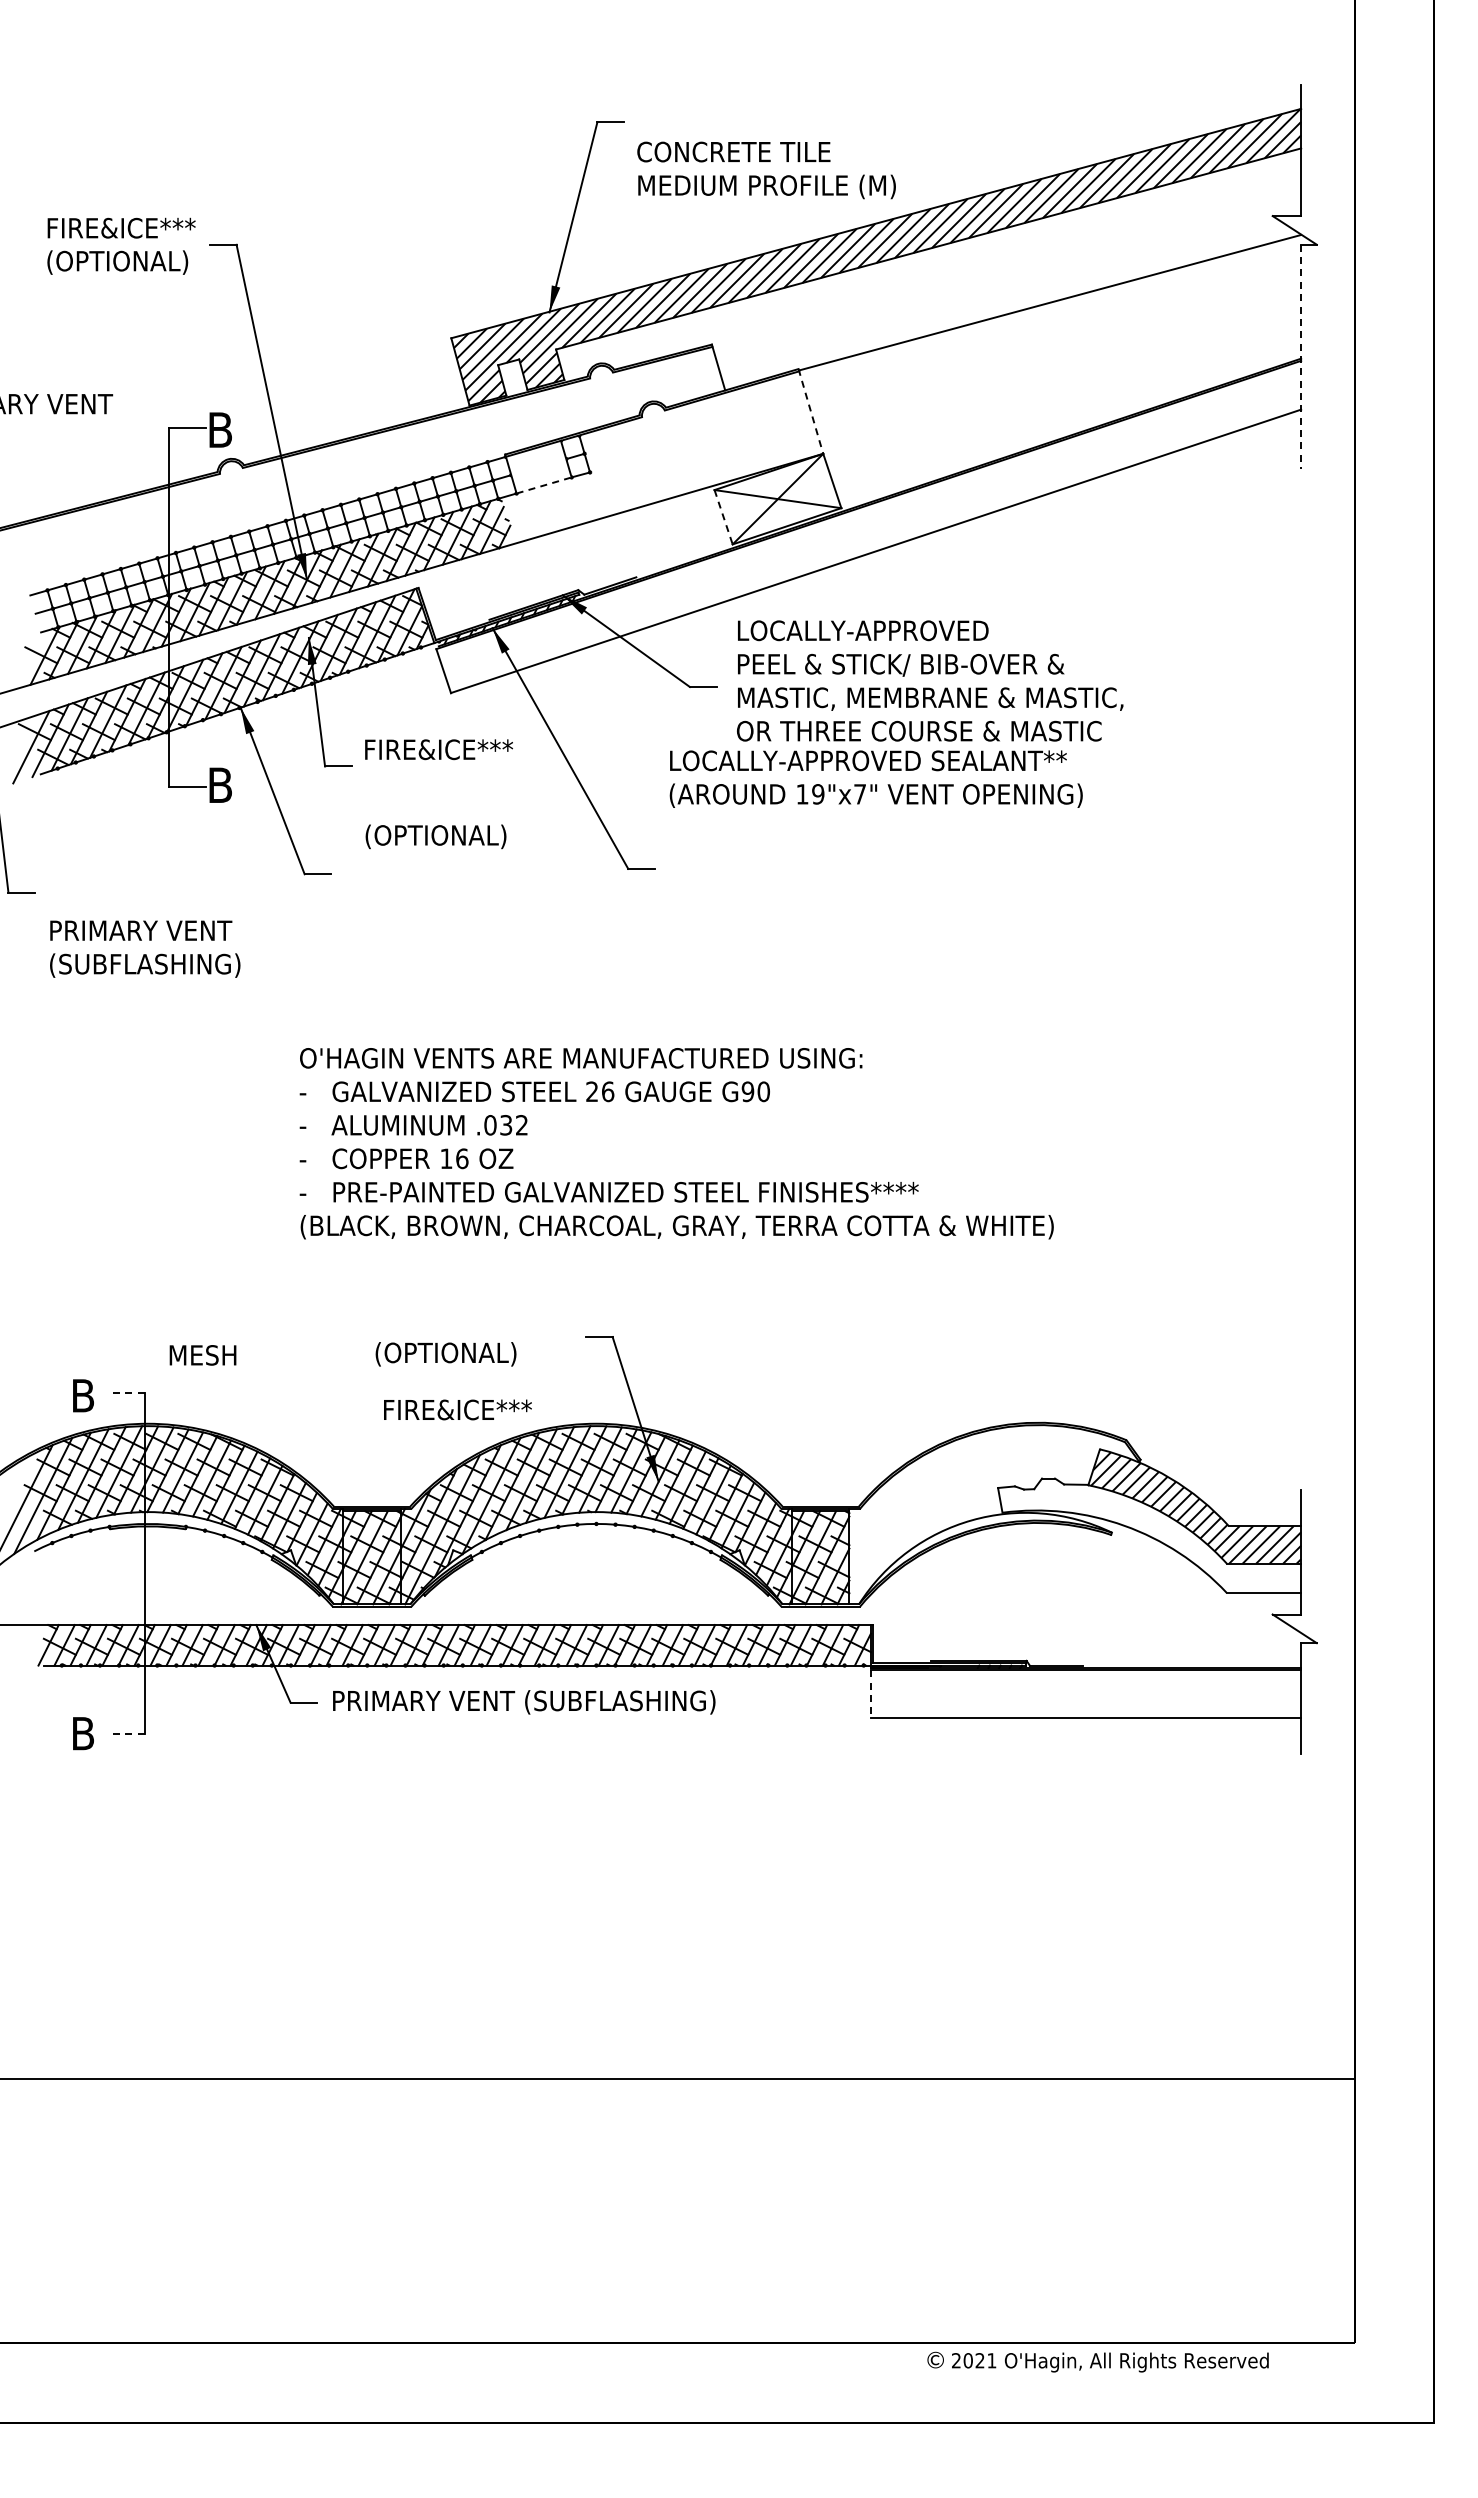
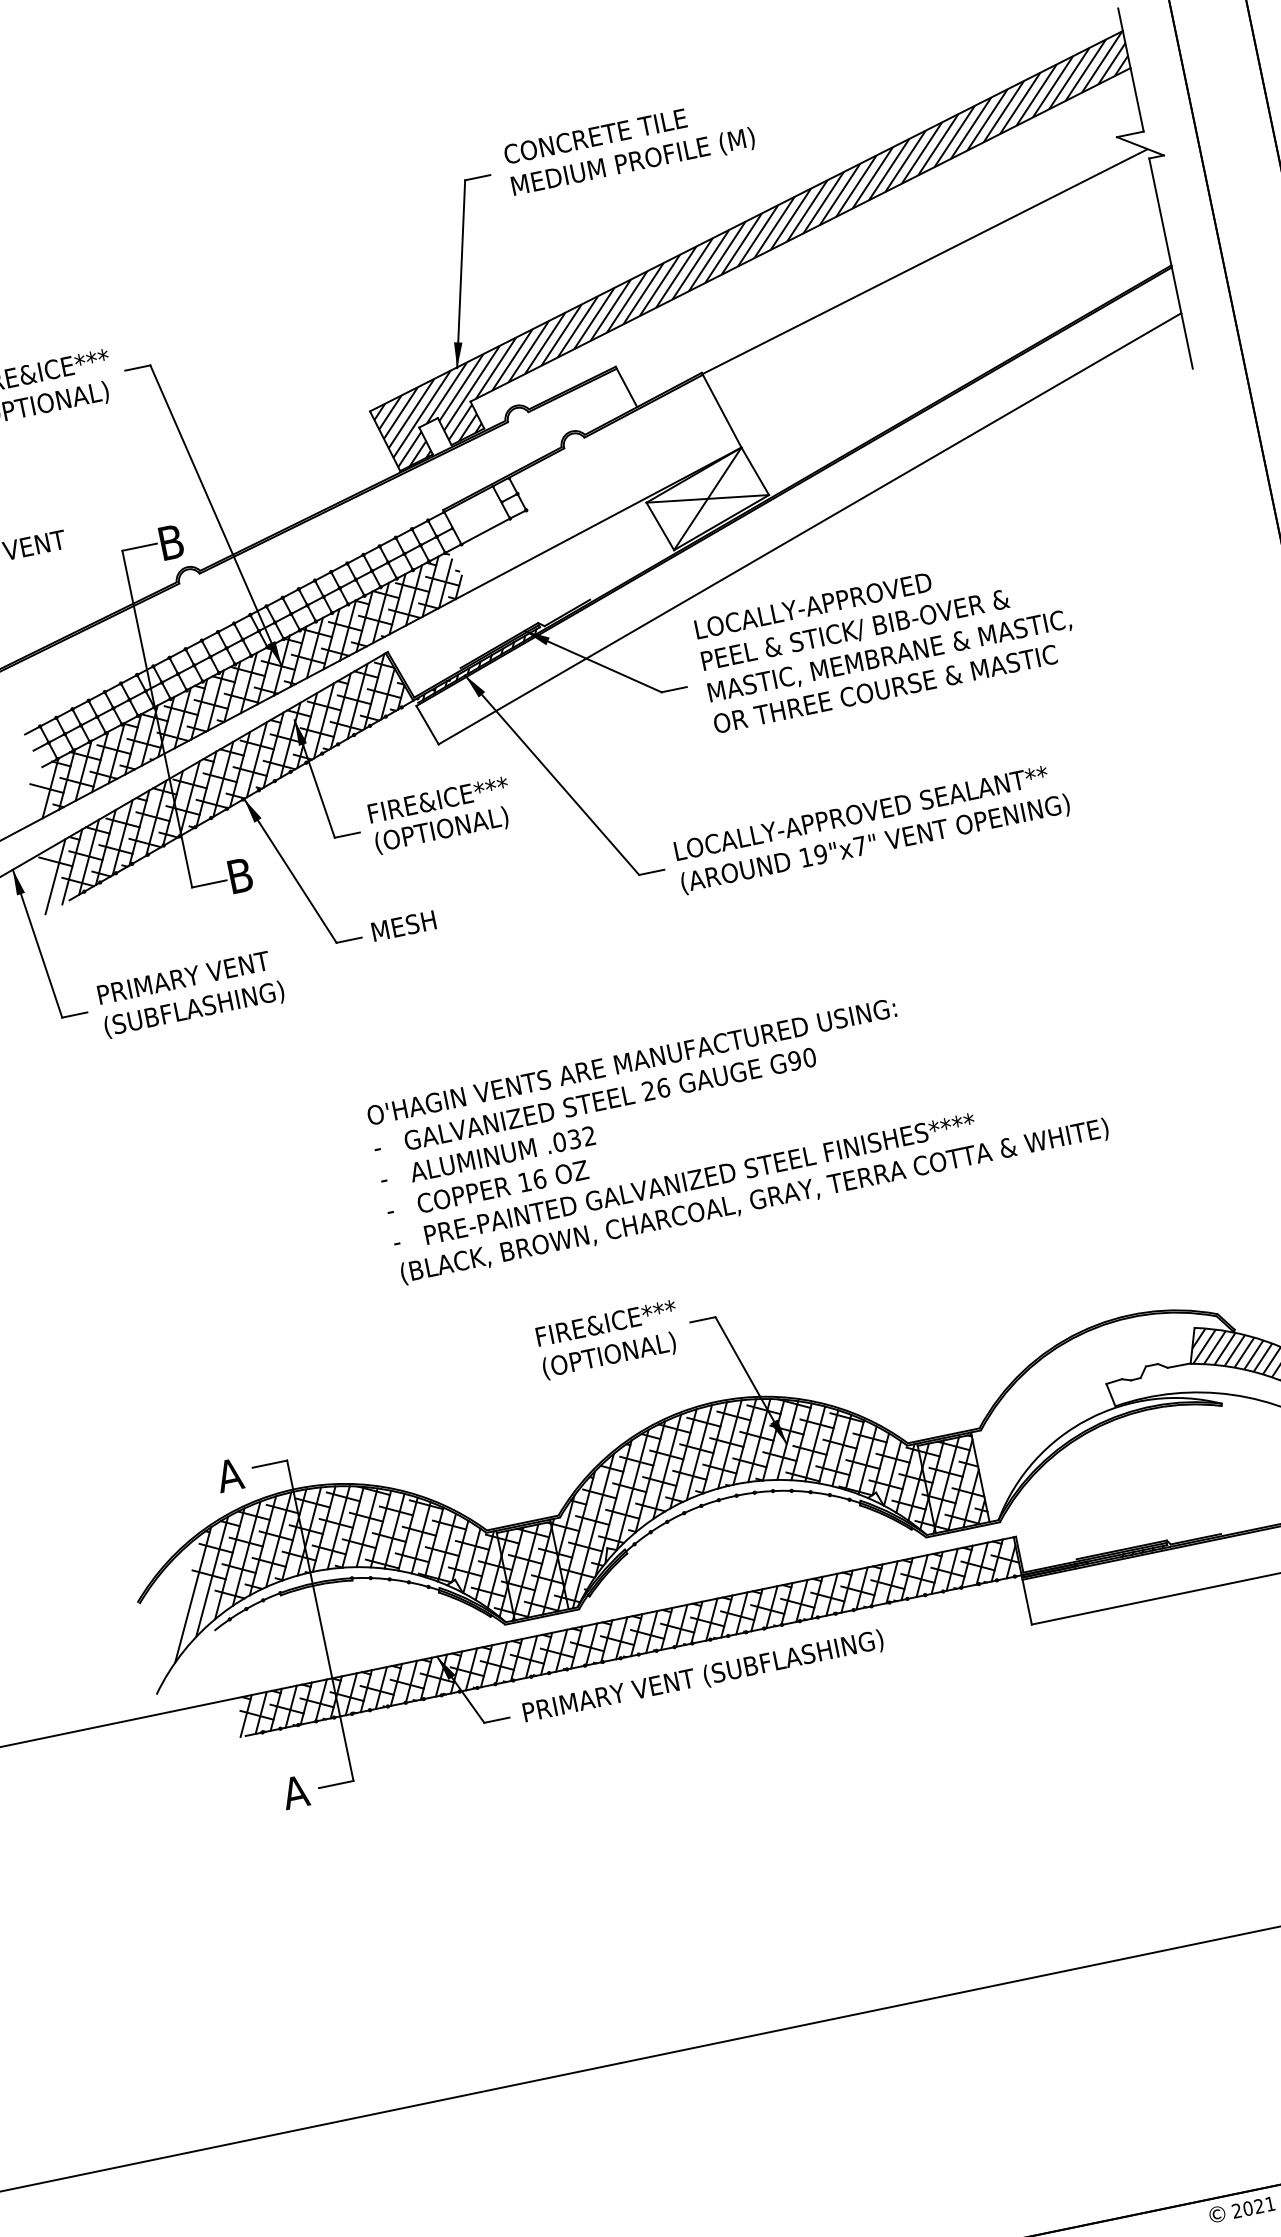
text: (766, 170) -> (629, 147), moved
line: (1301, 356) -> (1171, 263), dashed -> solid
line: (811, 411) -> (722, 410), dashed -> solid
line: (544, 485) -> (486, 531), dashed -> solid
line: (723, 517) -> (660, 526), dashed -> solid
text: (875, 778) -> (871, 828), moved
text: (435, 836) -> (441, 830), moved
text: (145, 948) -> (191, 993), moved
text: (445, 1354) -> (608, 1356), moved
text: (202, 1355) -> (403, 926), moved
line: (125, 1392) -> (269, 1463), dashed -> solid
text: (82, 1395) -> (229, 1475), B -> A
text: (457, 1409) -> (605, 1322), moved
line: (870, 1694) -> (1026, 1602), dashed -> solid
text: (82, 1733) -> (295, 1792), B -> A
line: (125, 1734) -> (335, 1784), dashed -> solid

